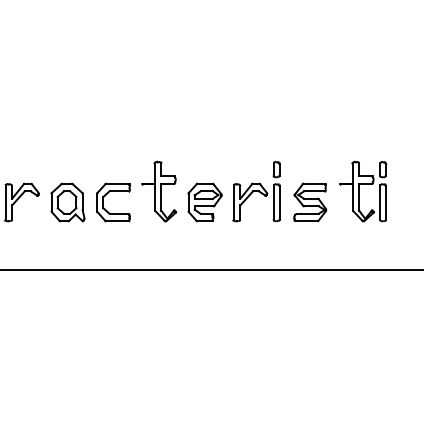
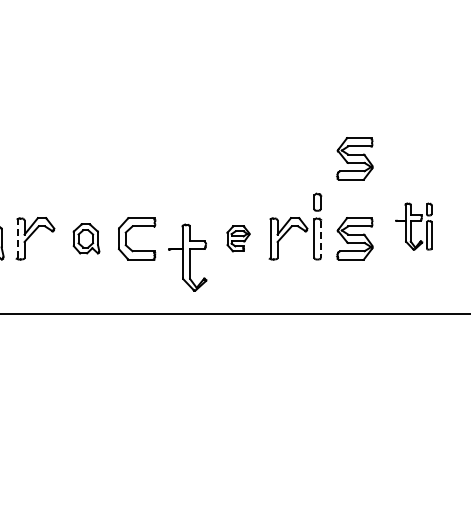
part: (309, 130) -> (354, 158), added
part: (159, 191) -> (187, 257), moved
part: (362, 191) -> (413, 226), size x0.7
line: (5, 202) -> (17, 238), solid -> dashed
part: (67, 202) -> (86, 238), size x0.7
part: (205, 202) -> (238, 238), size x0.6
line: (279, 203) -> (321, 239), solid -> dashed

